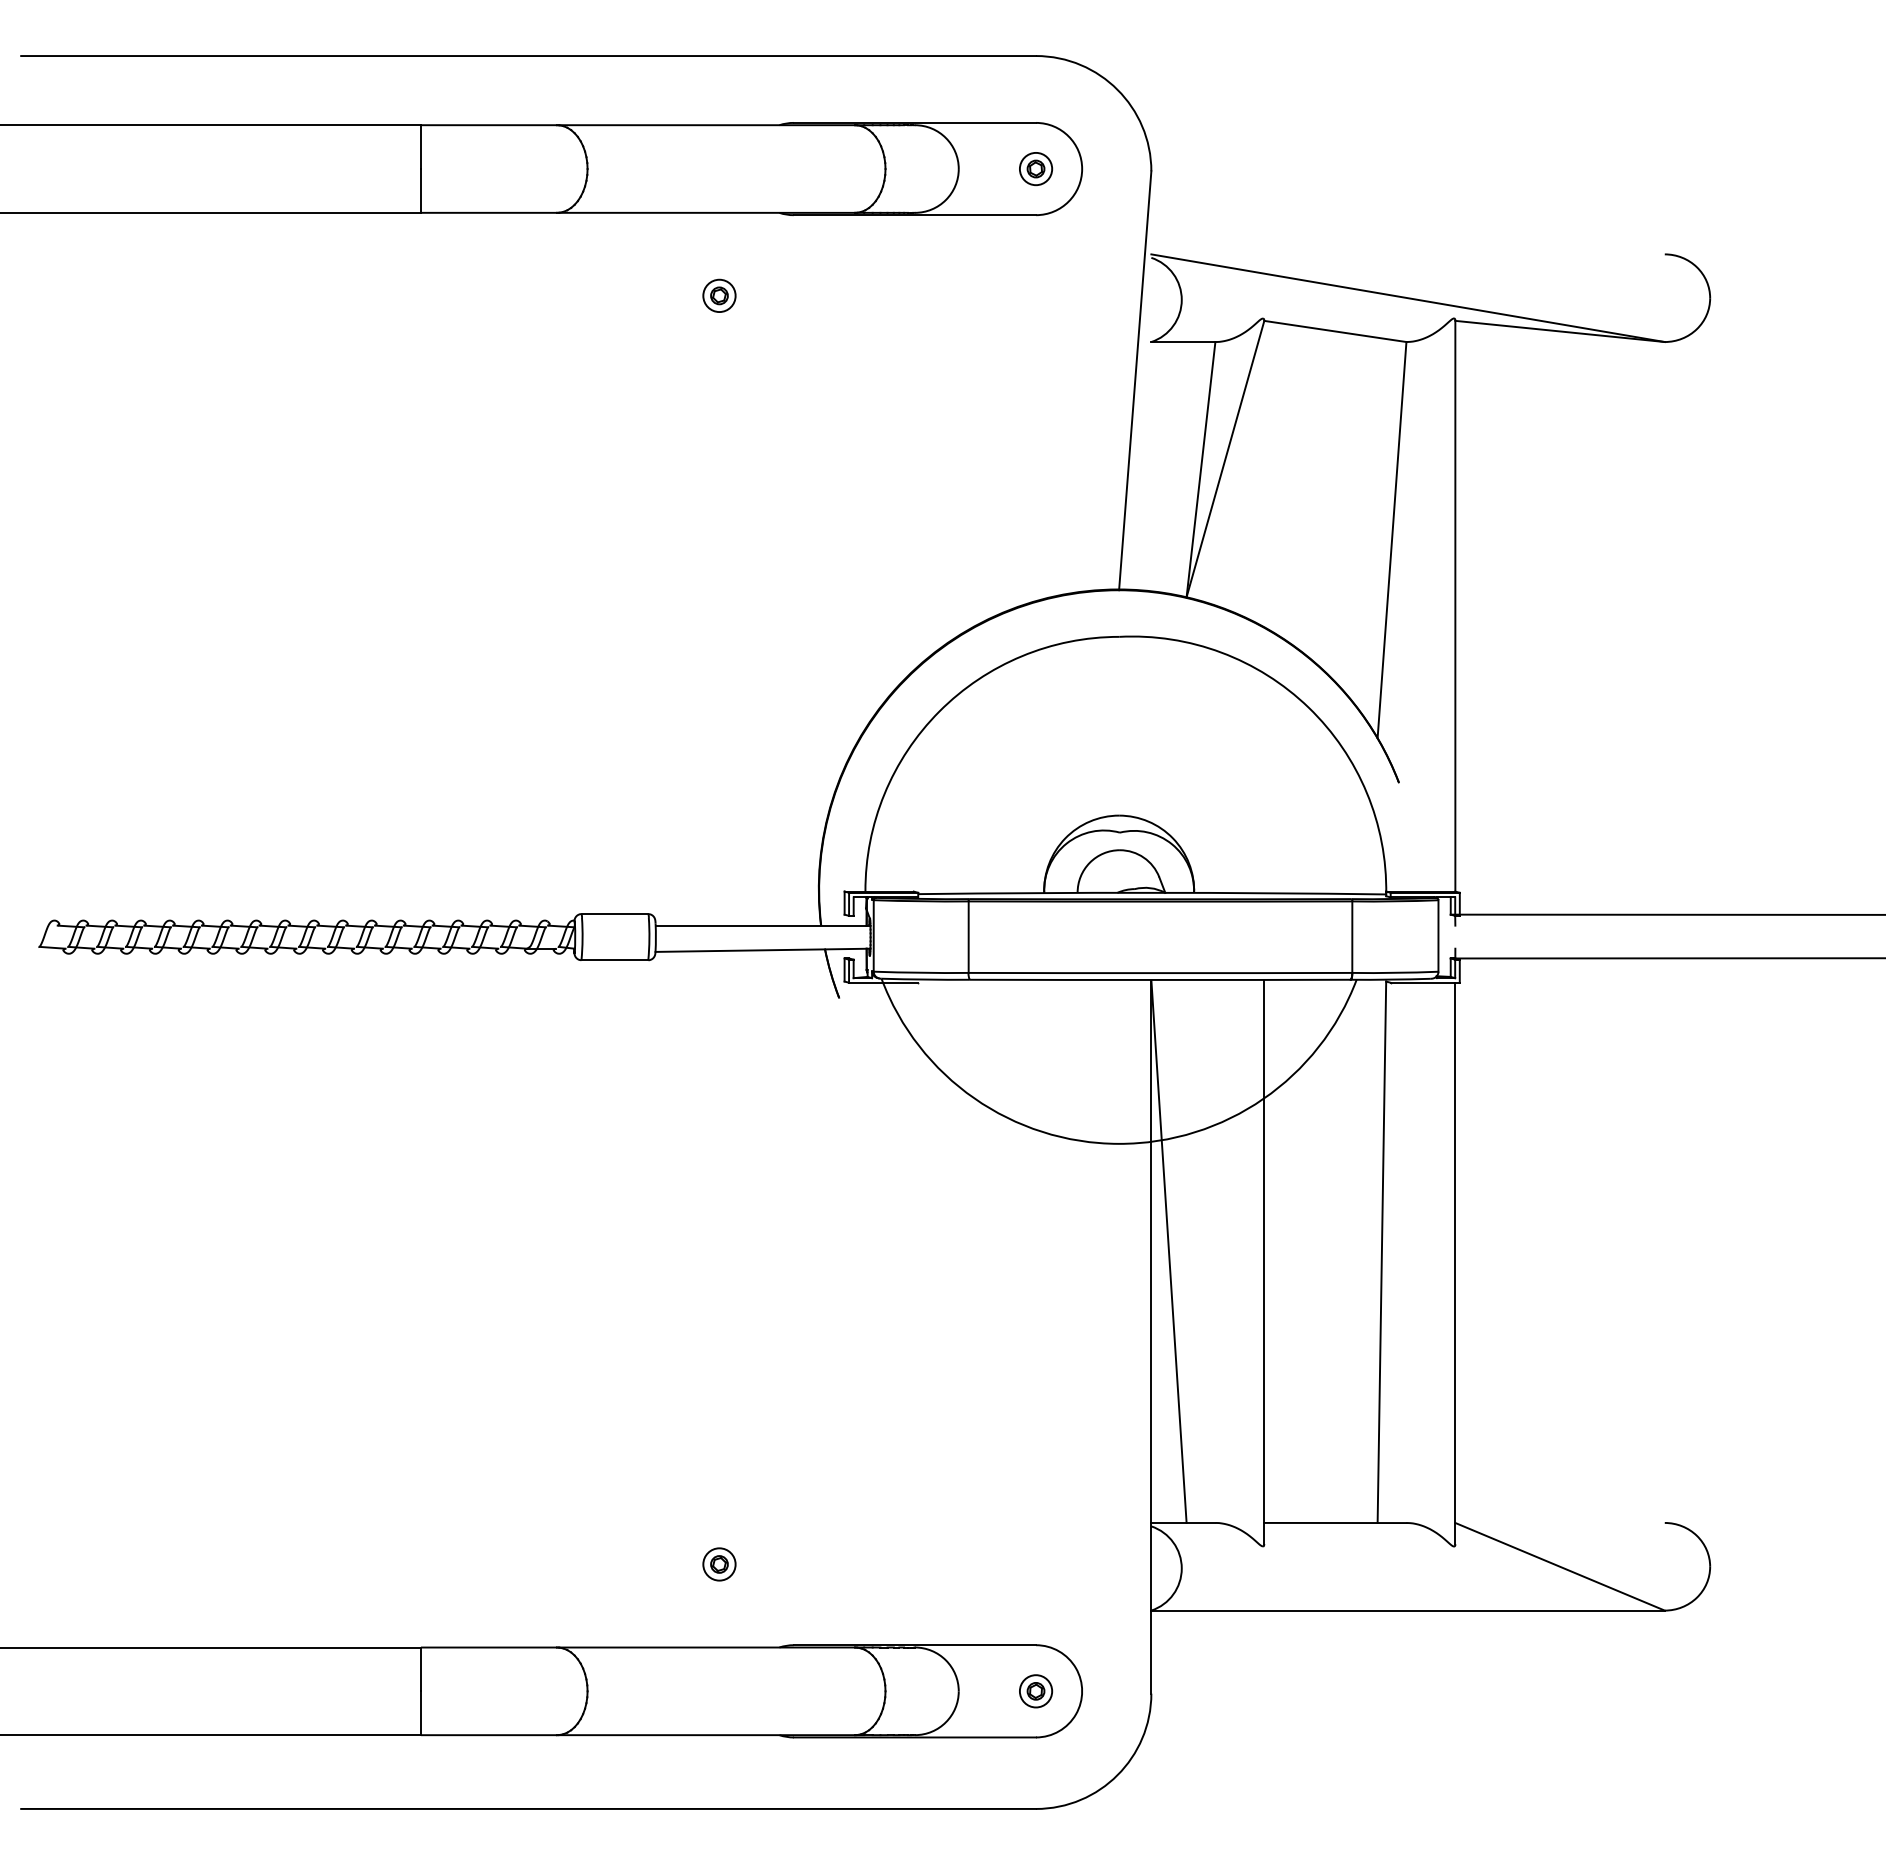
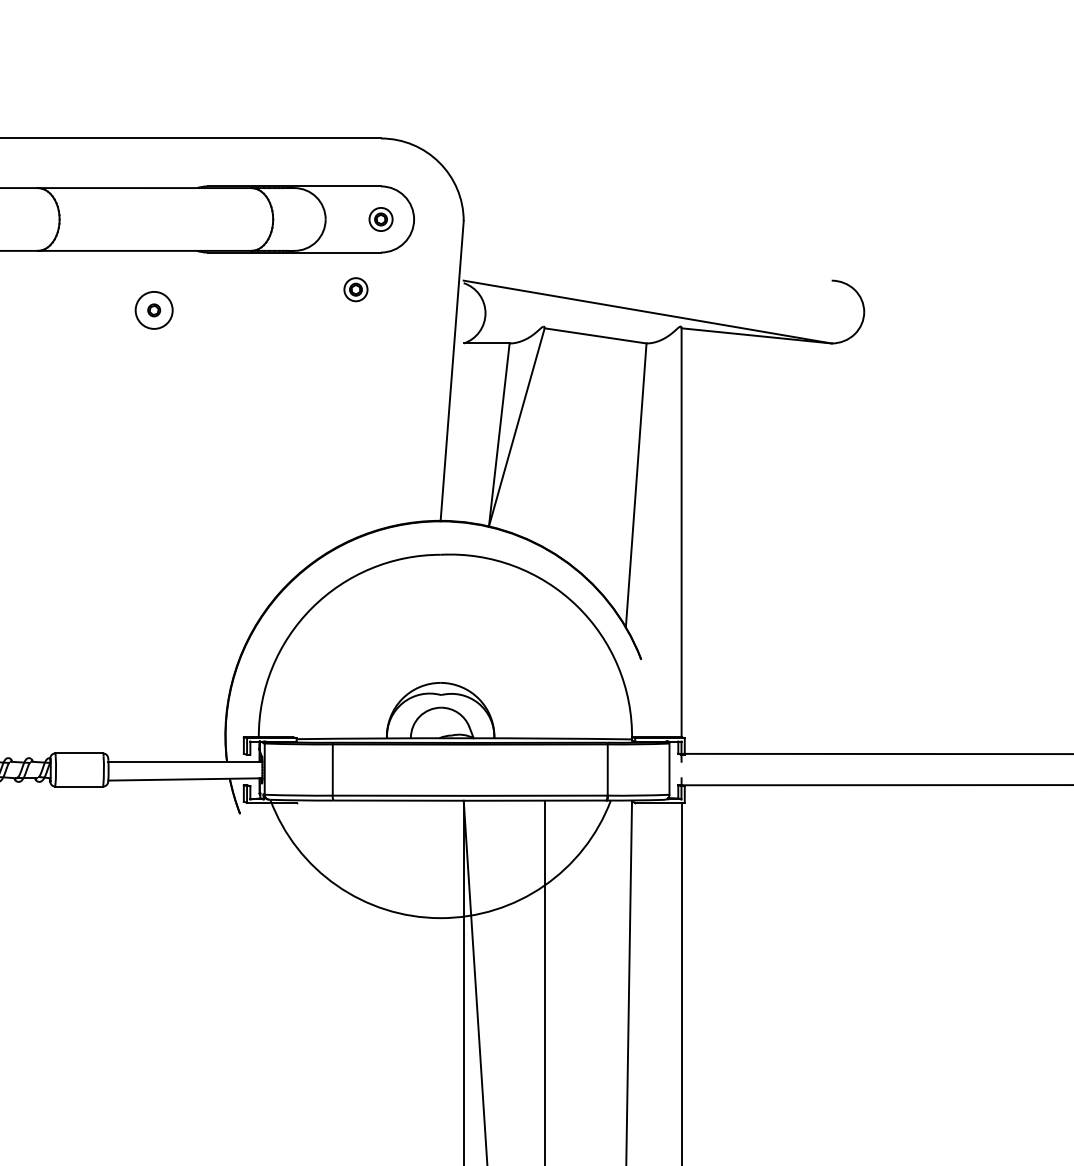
part: (1001, 267) -> (356, 290), added
circle: (719, 295) -> (154, 310), size x1.6

